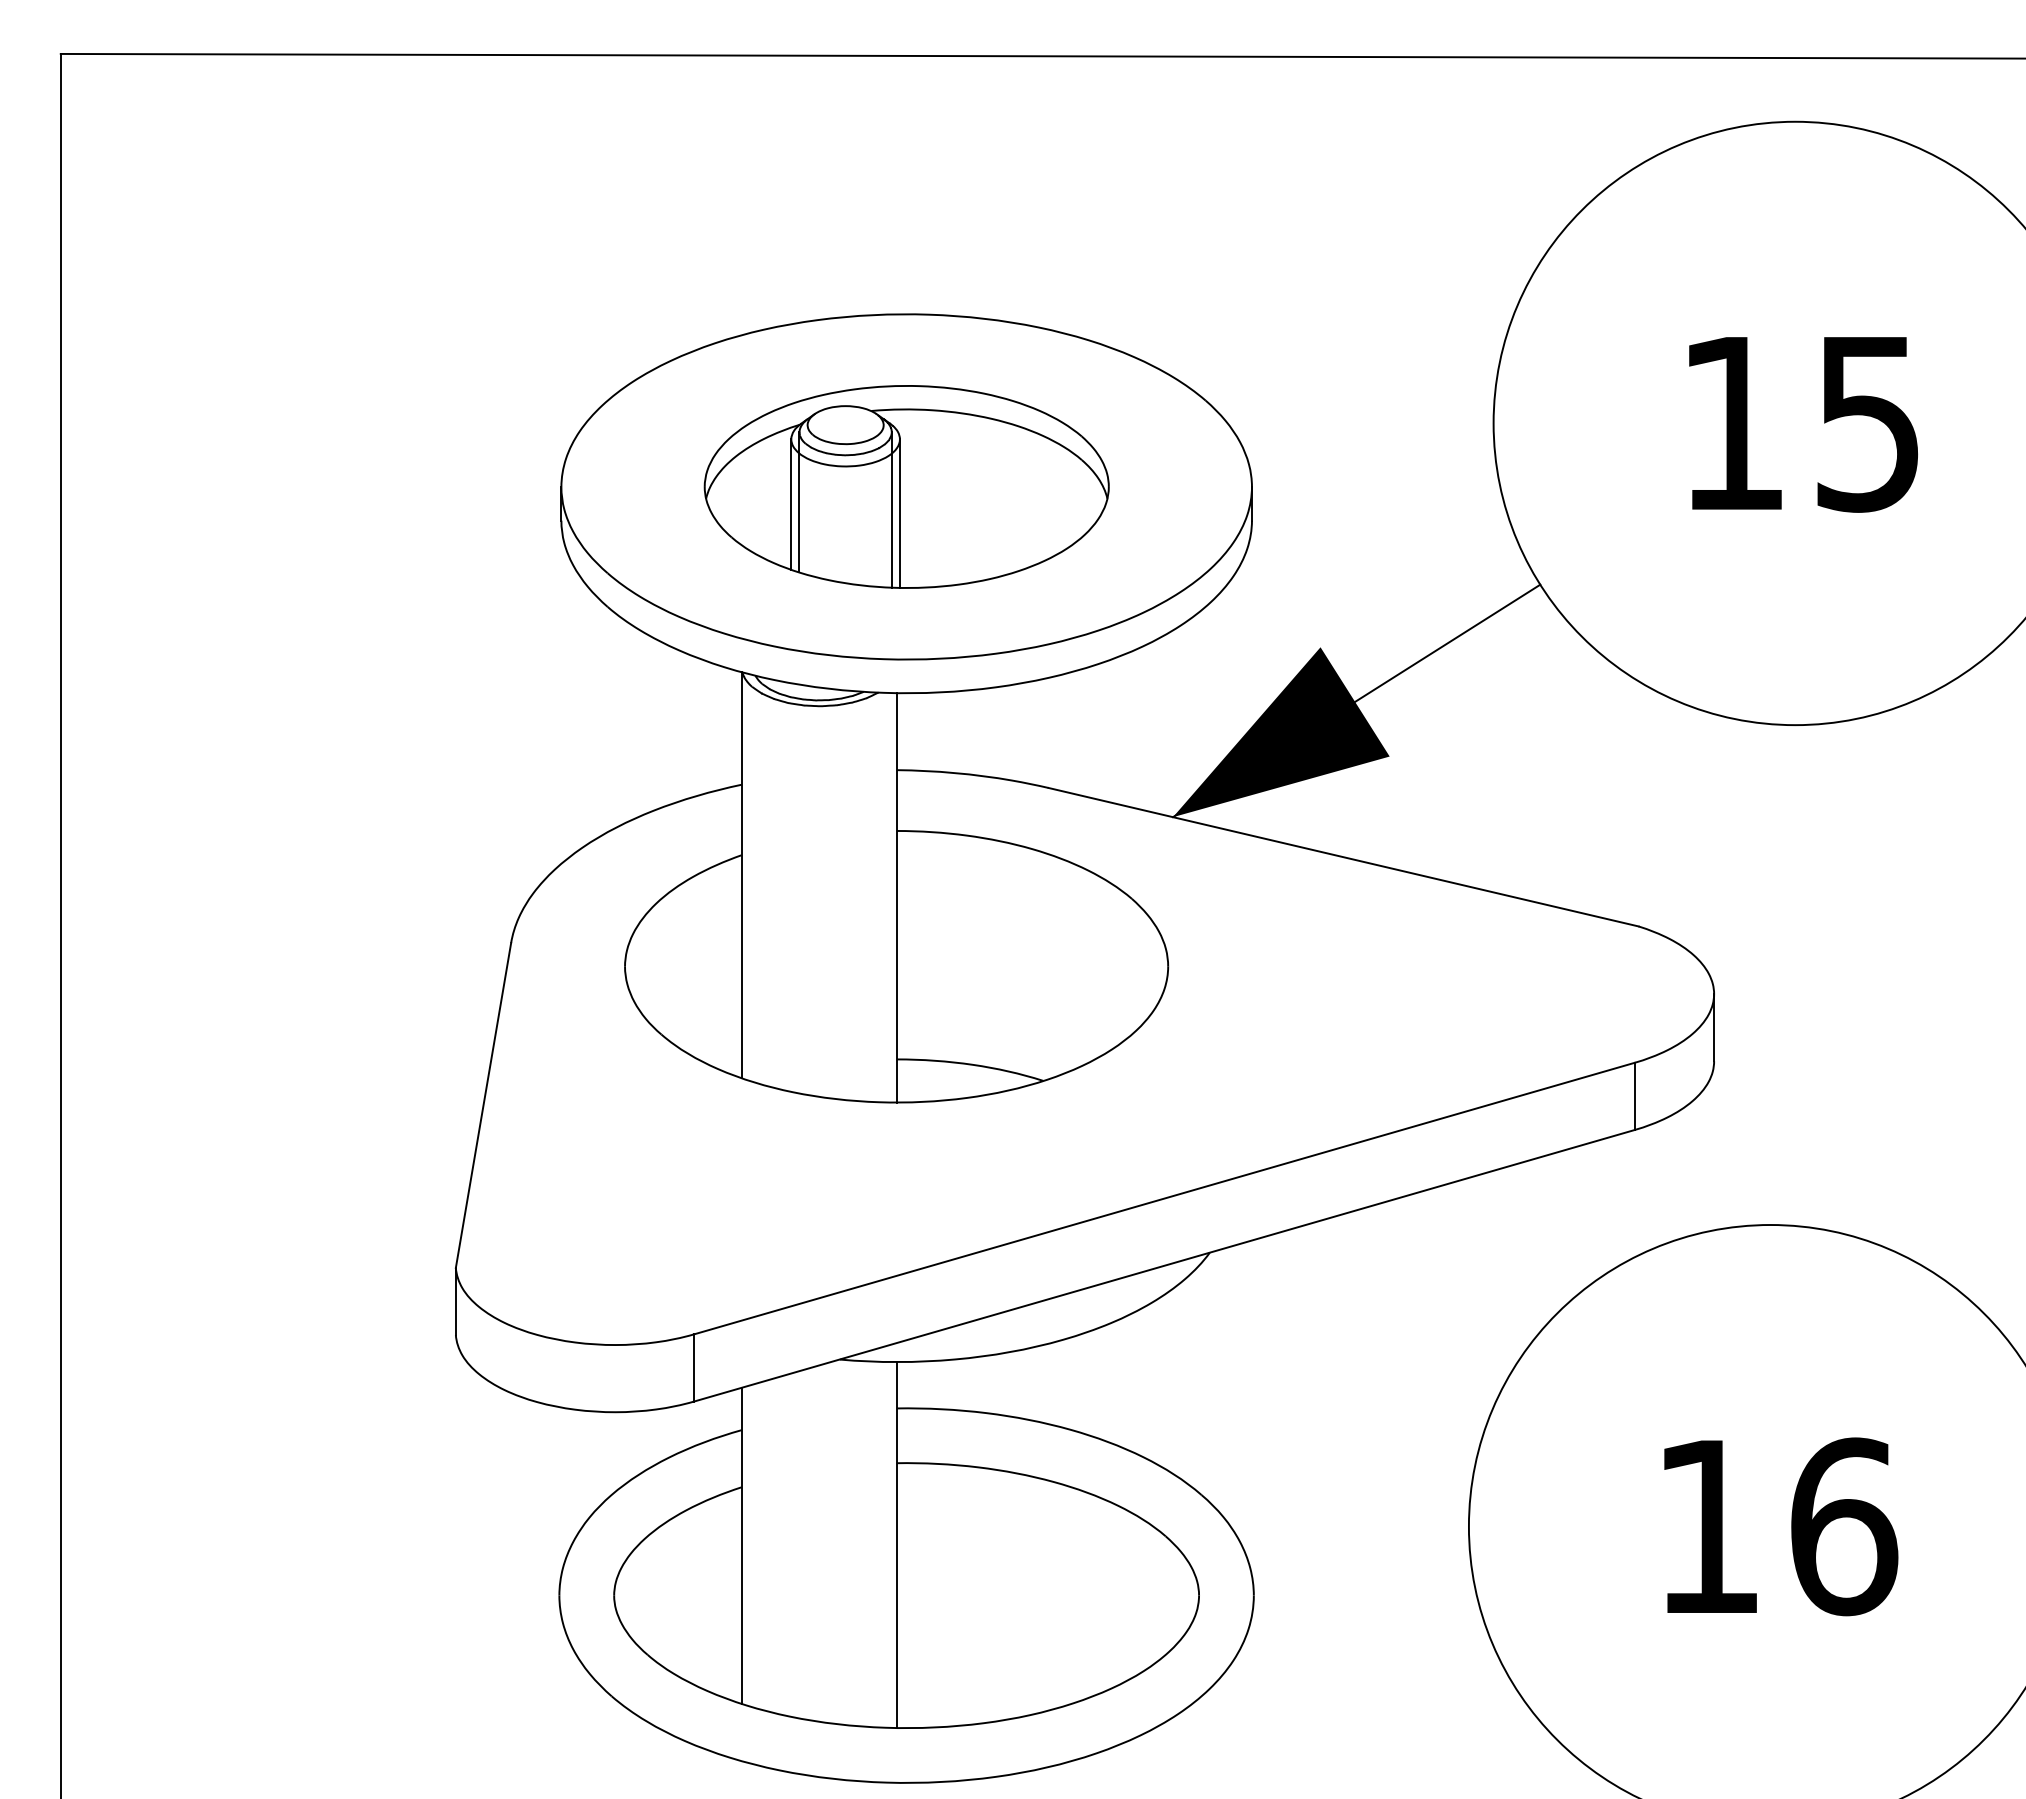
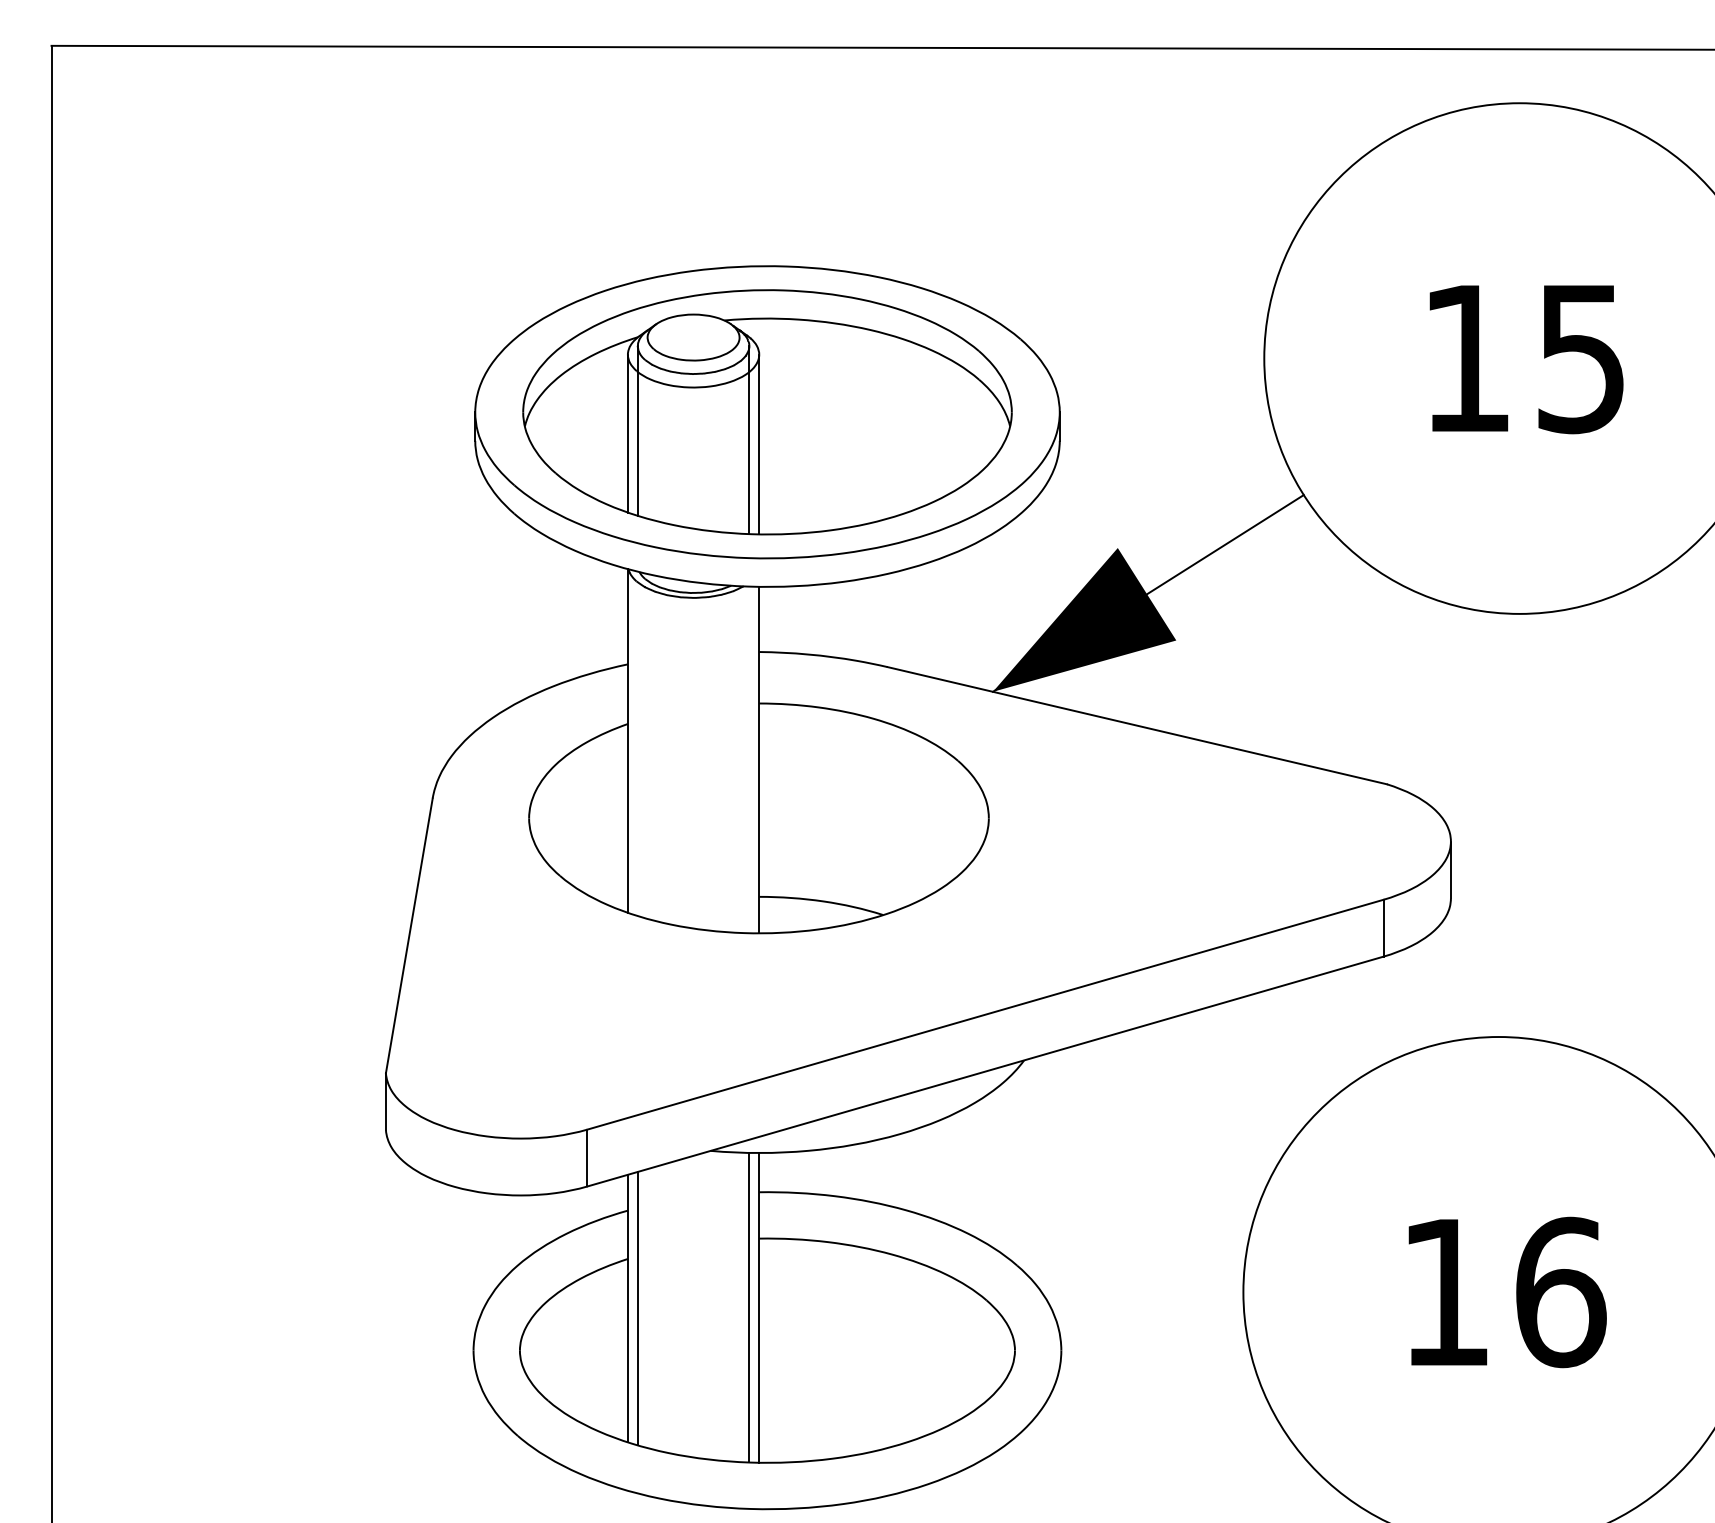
part: (906, 486) -> (767, 411), size x1.43
line: (885, 1544) -> (749, 1307), added
line: (753, 1545) -> (637, 1308), added

